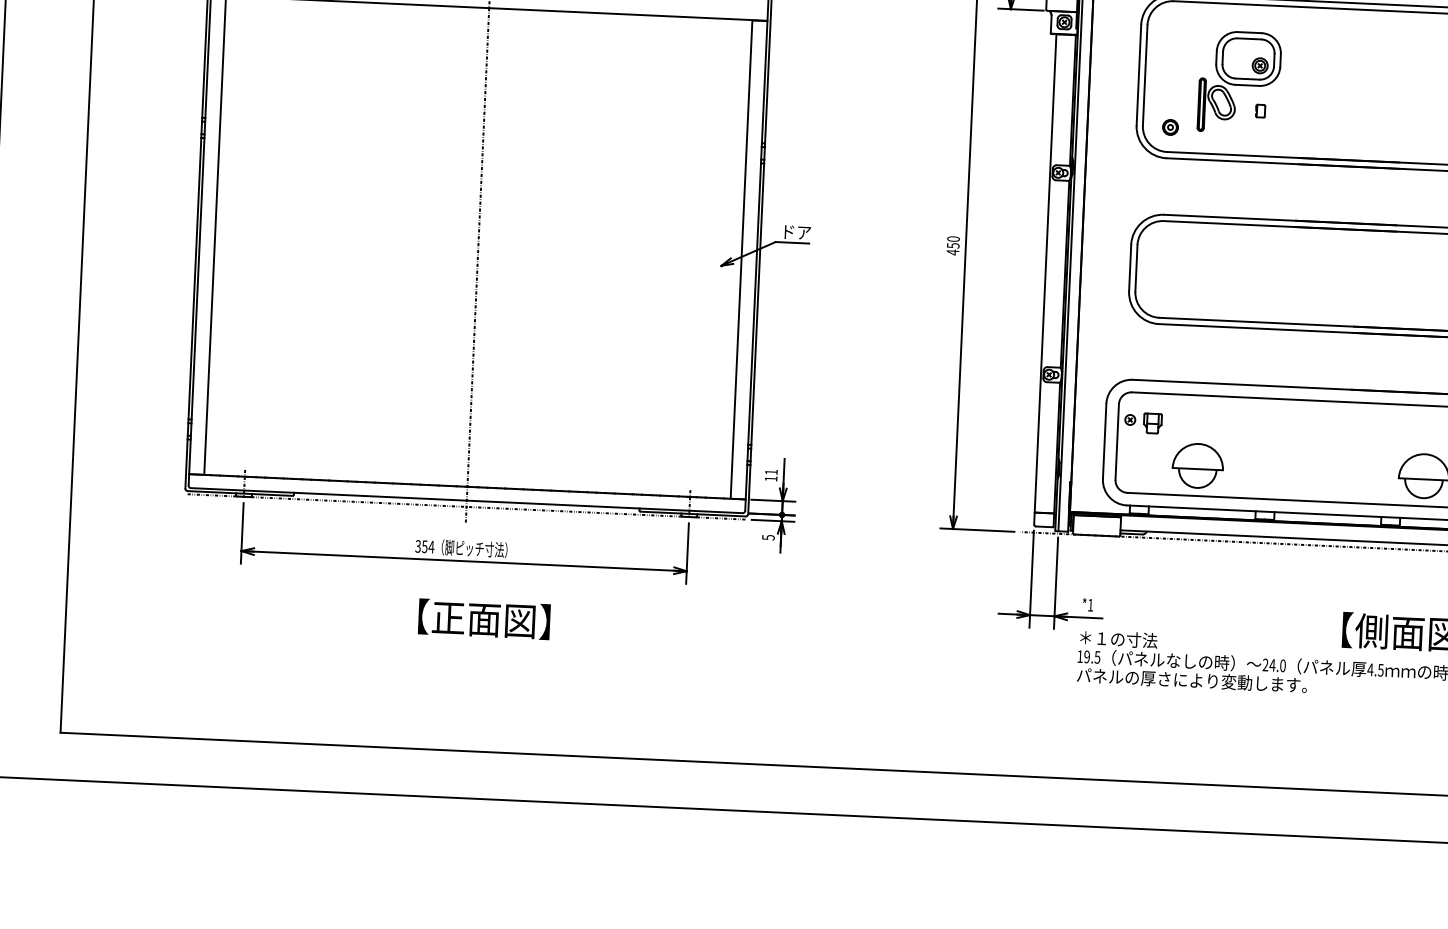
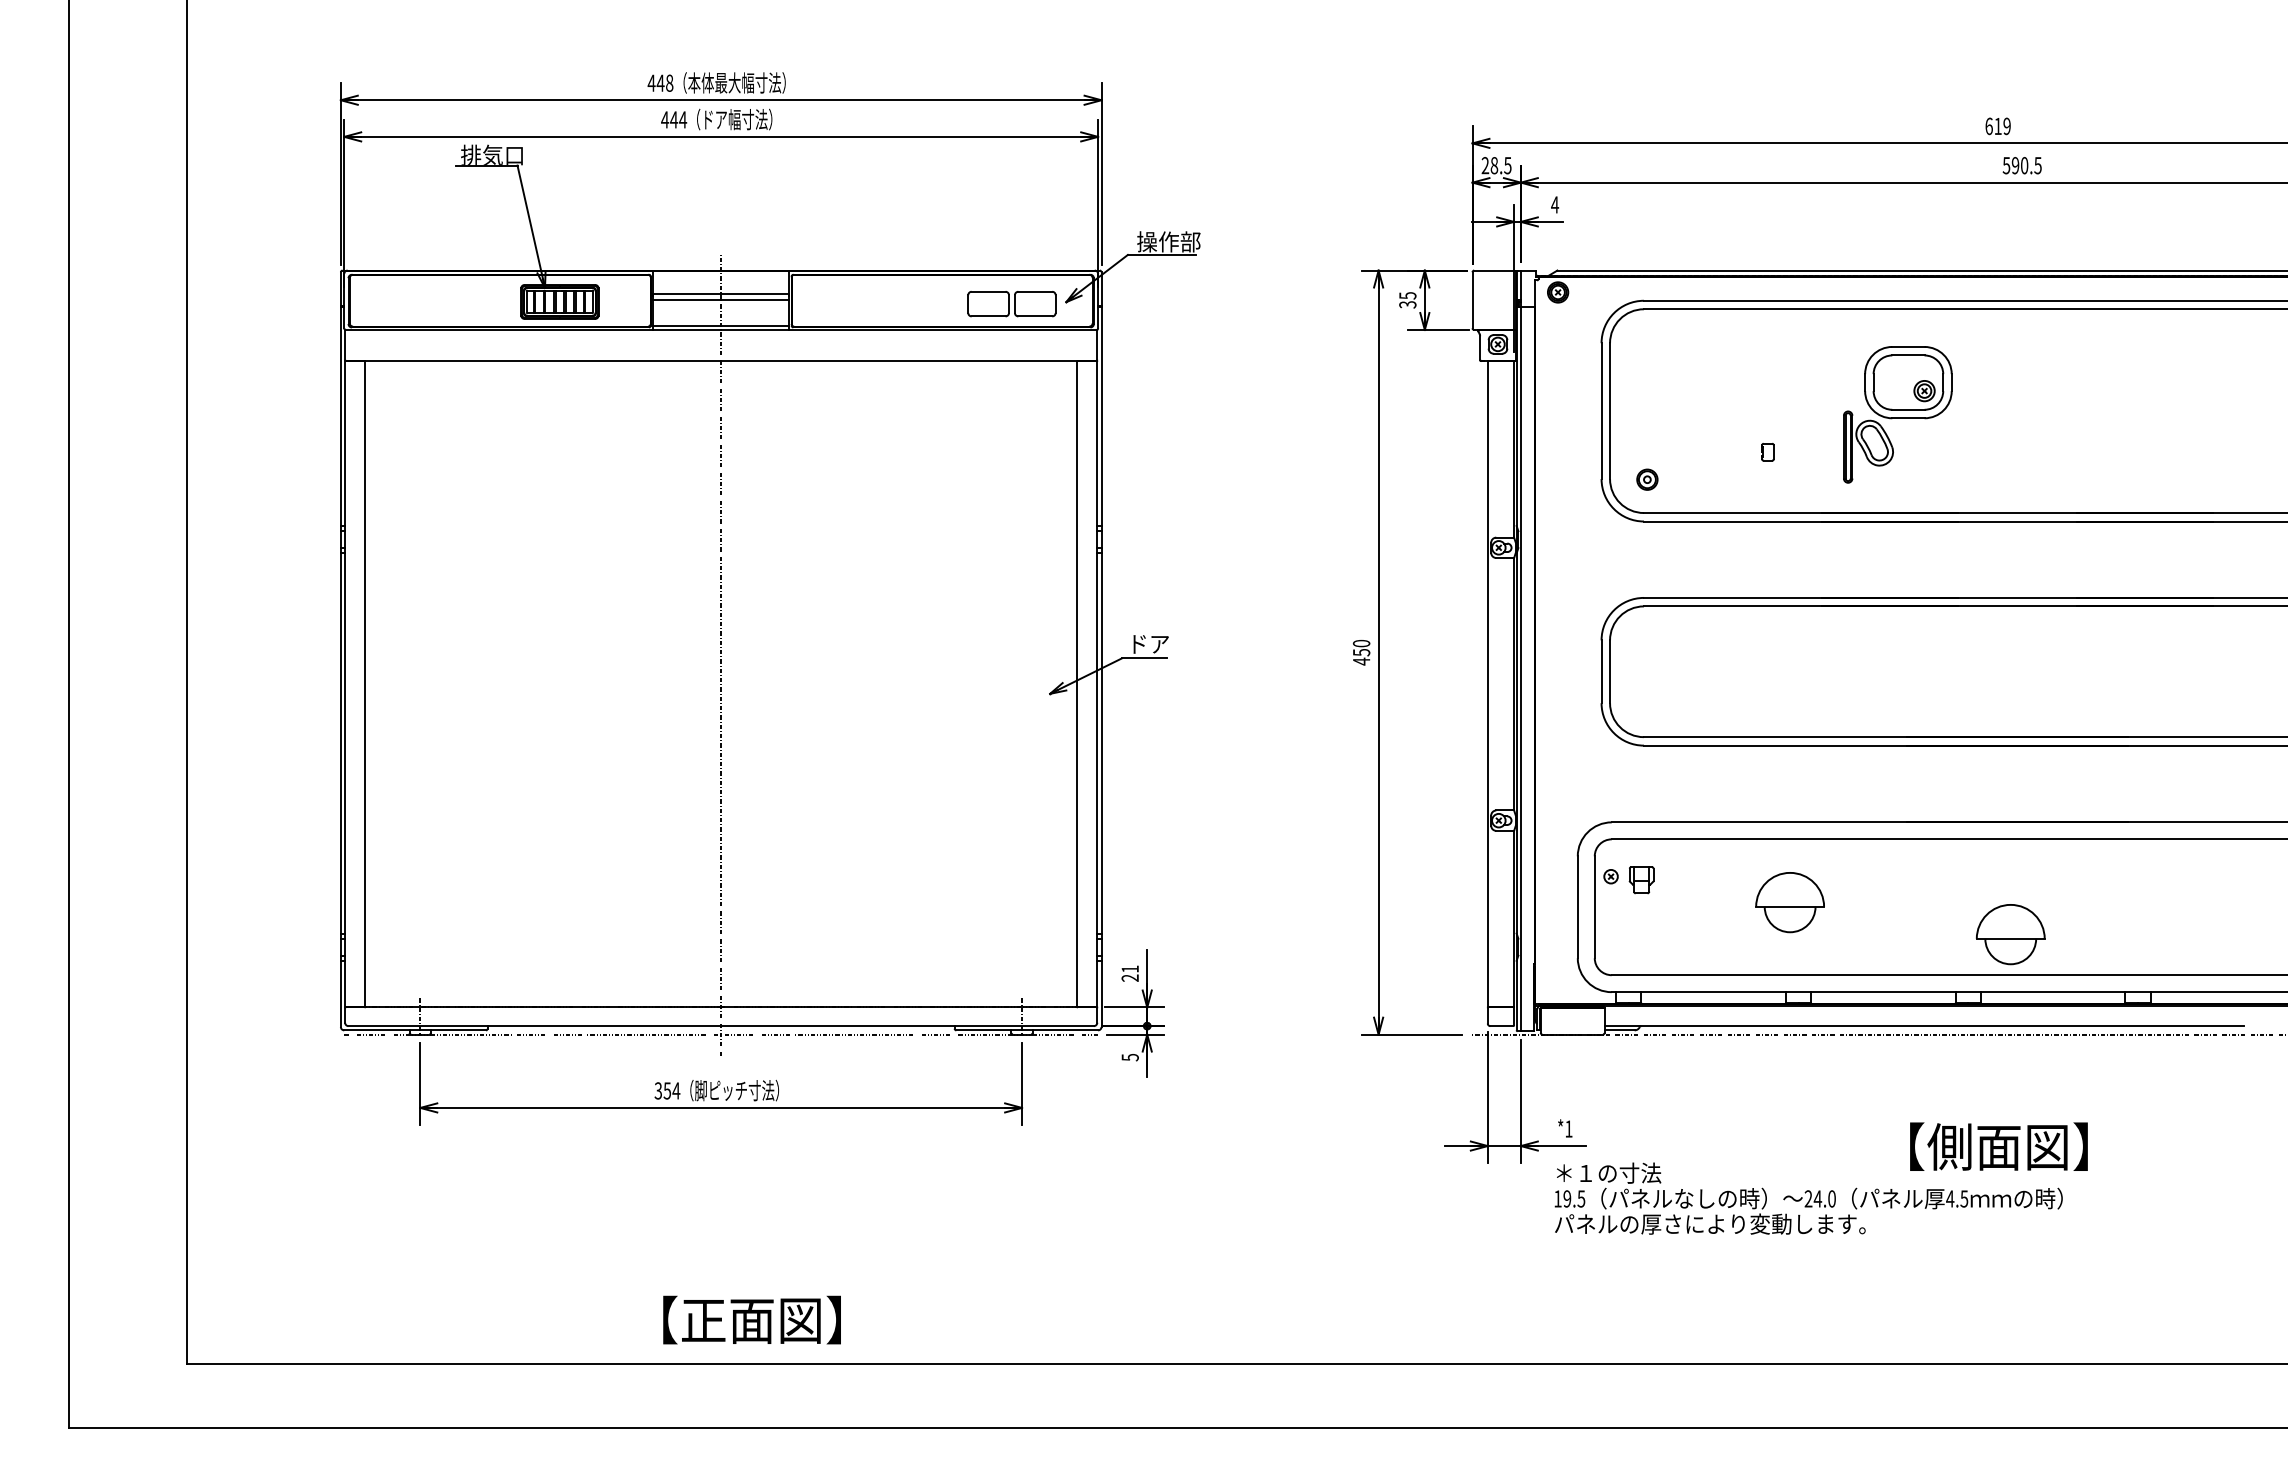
part: (1239, 82) -> (1897, 414), moved
part: (1197, 465) -> (1789, 902), moved
text: (770, 478) -> (1129, 977), 11 -> 21
text: (483, 618) -> (751, 1319), moved

